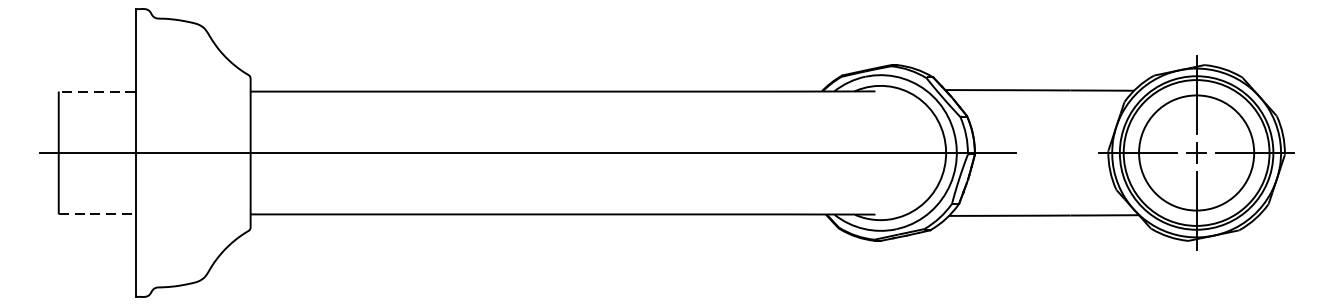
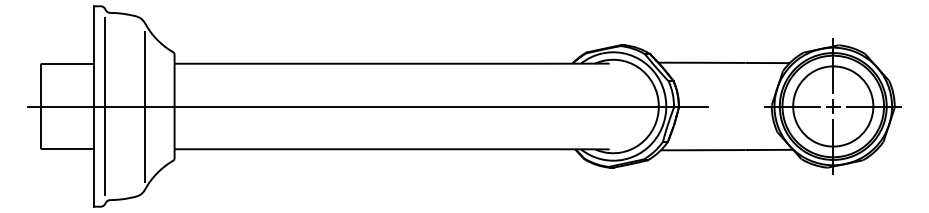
line: (96, 91) -> (67, 63), dashed -> solid
line: (151, 153) -> (105, 106), added
line: (207, 153) -> (144, 106), added
line: (98, 214) -> (68, 149), dashed -> solid

